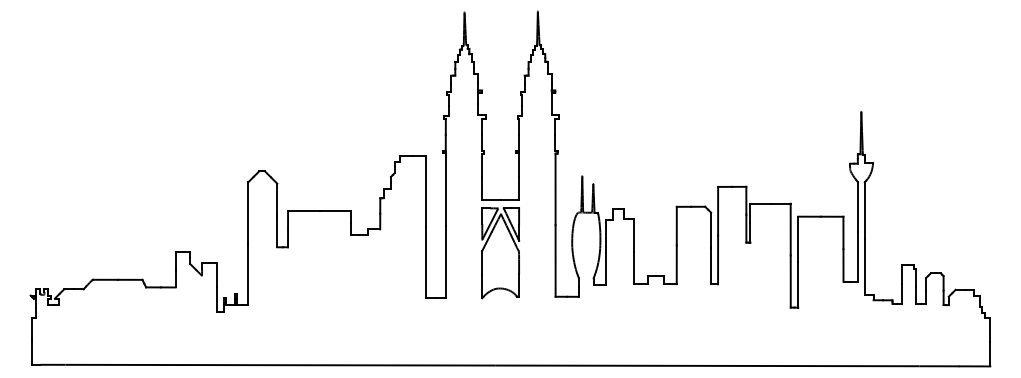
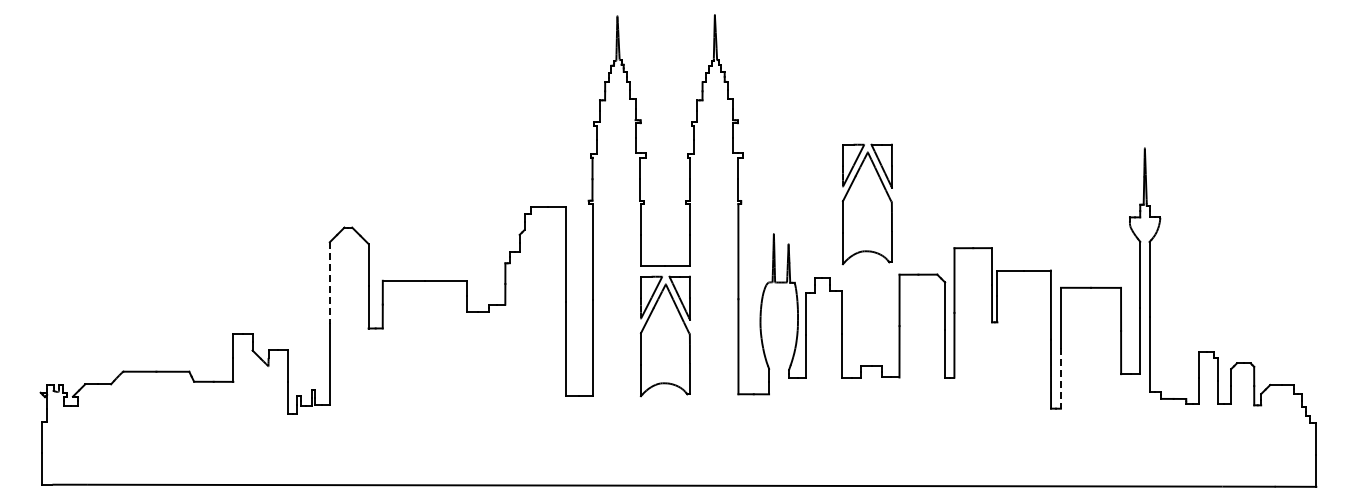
part: (651, 154) -> (866, 204), added
line: (247, 213) -> (329, 283), solid -> dashed
line: (797, 284) -> (1060, 378), solid -> dashed

